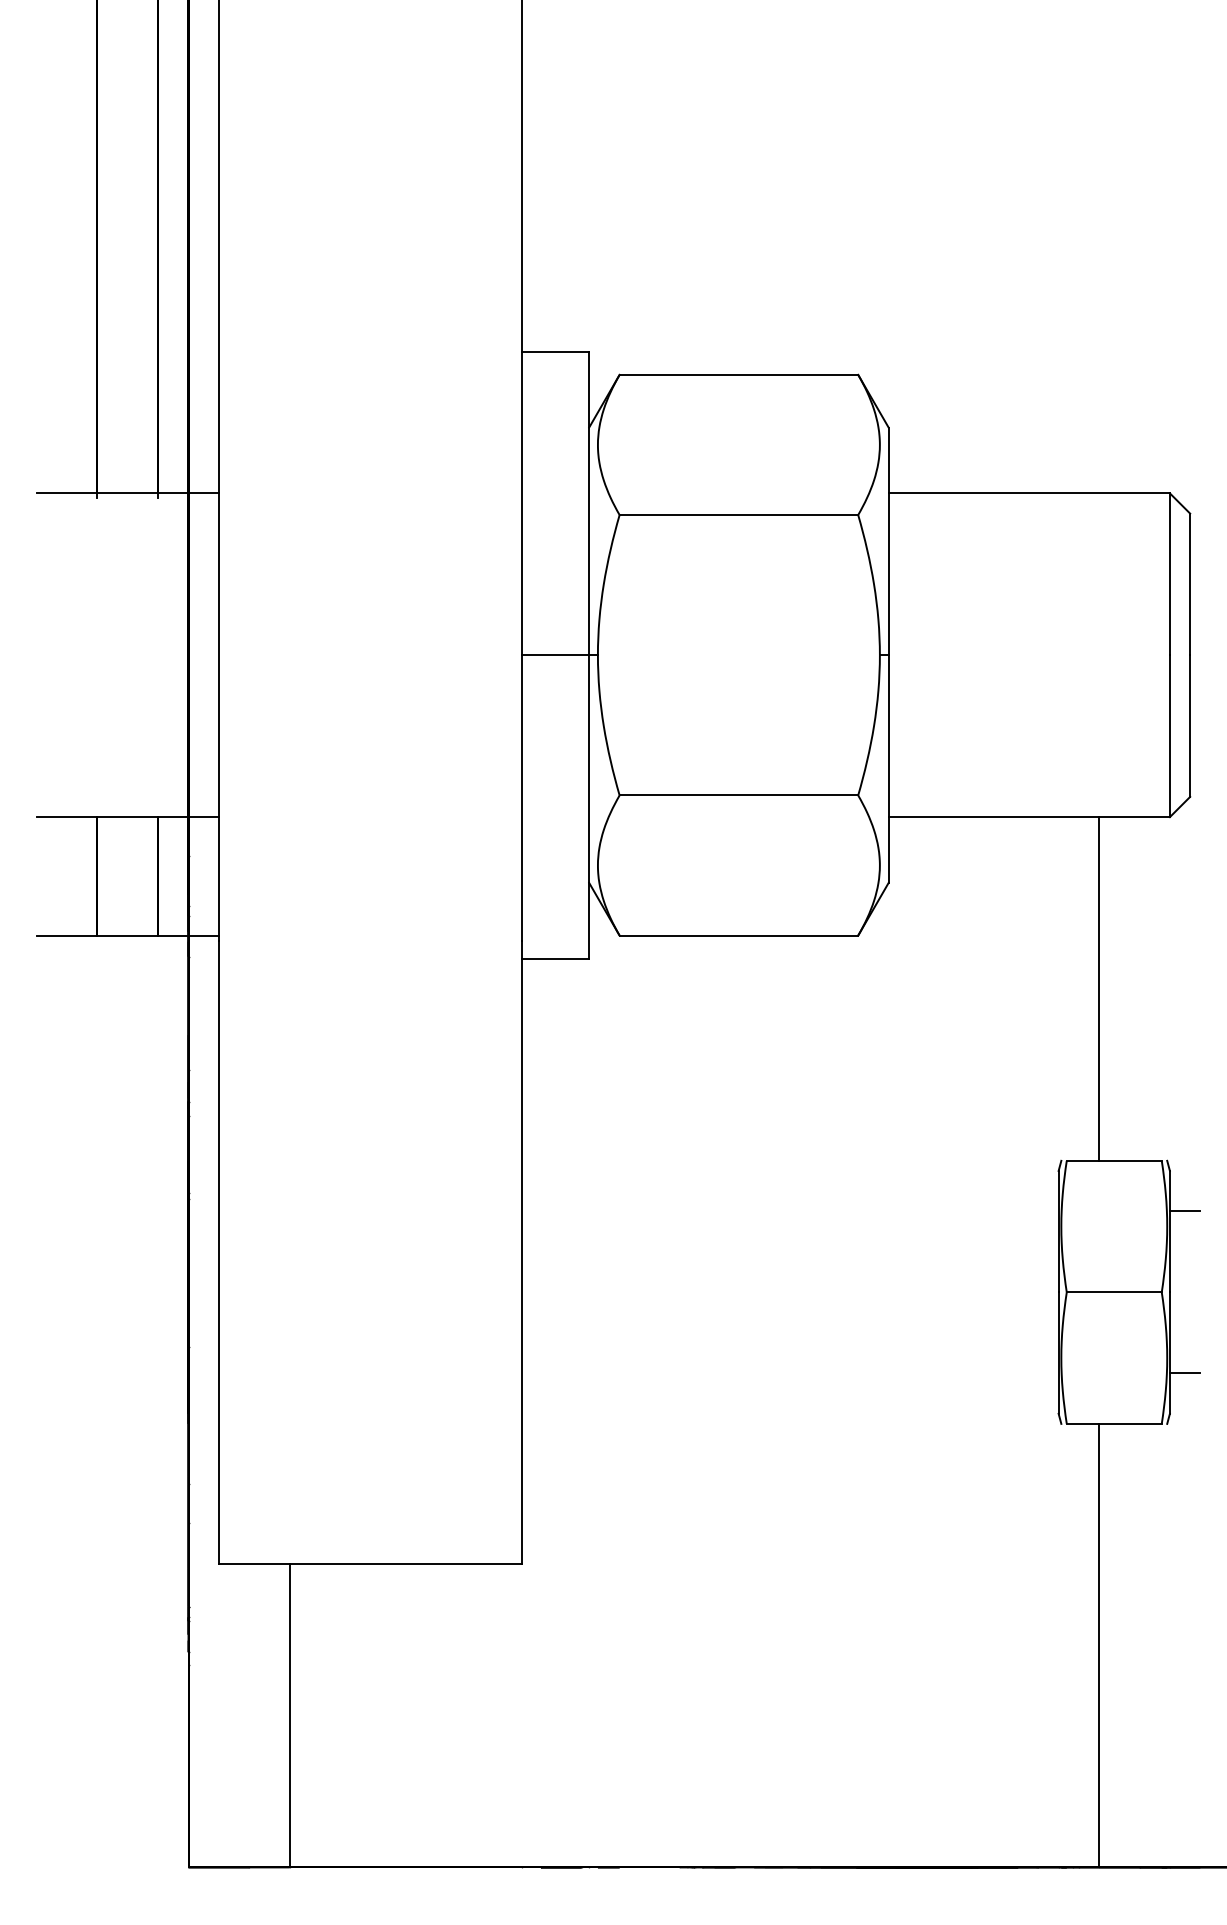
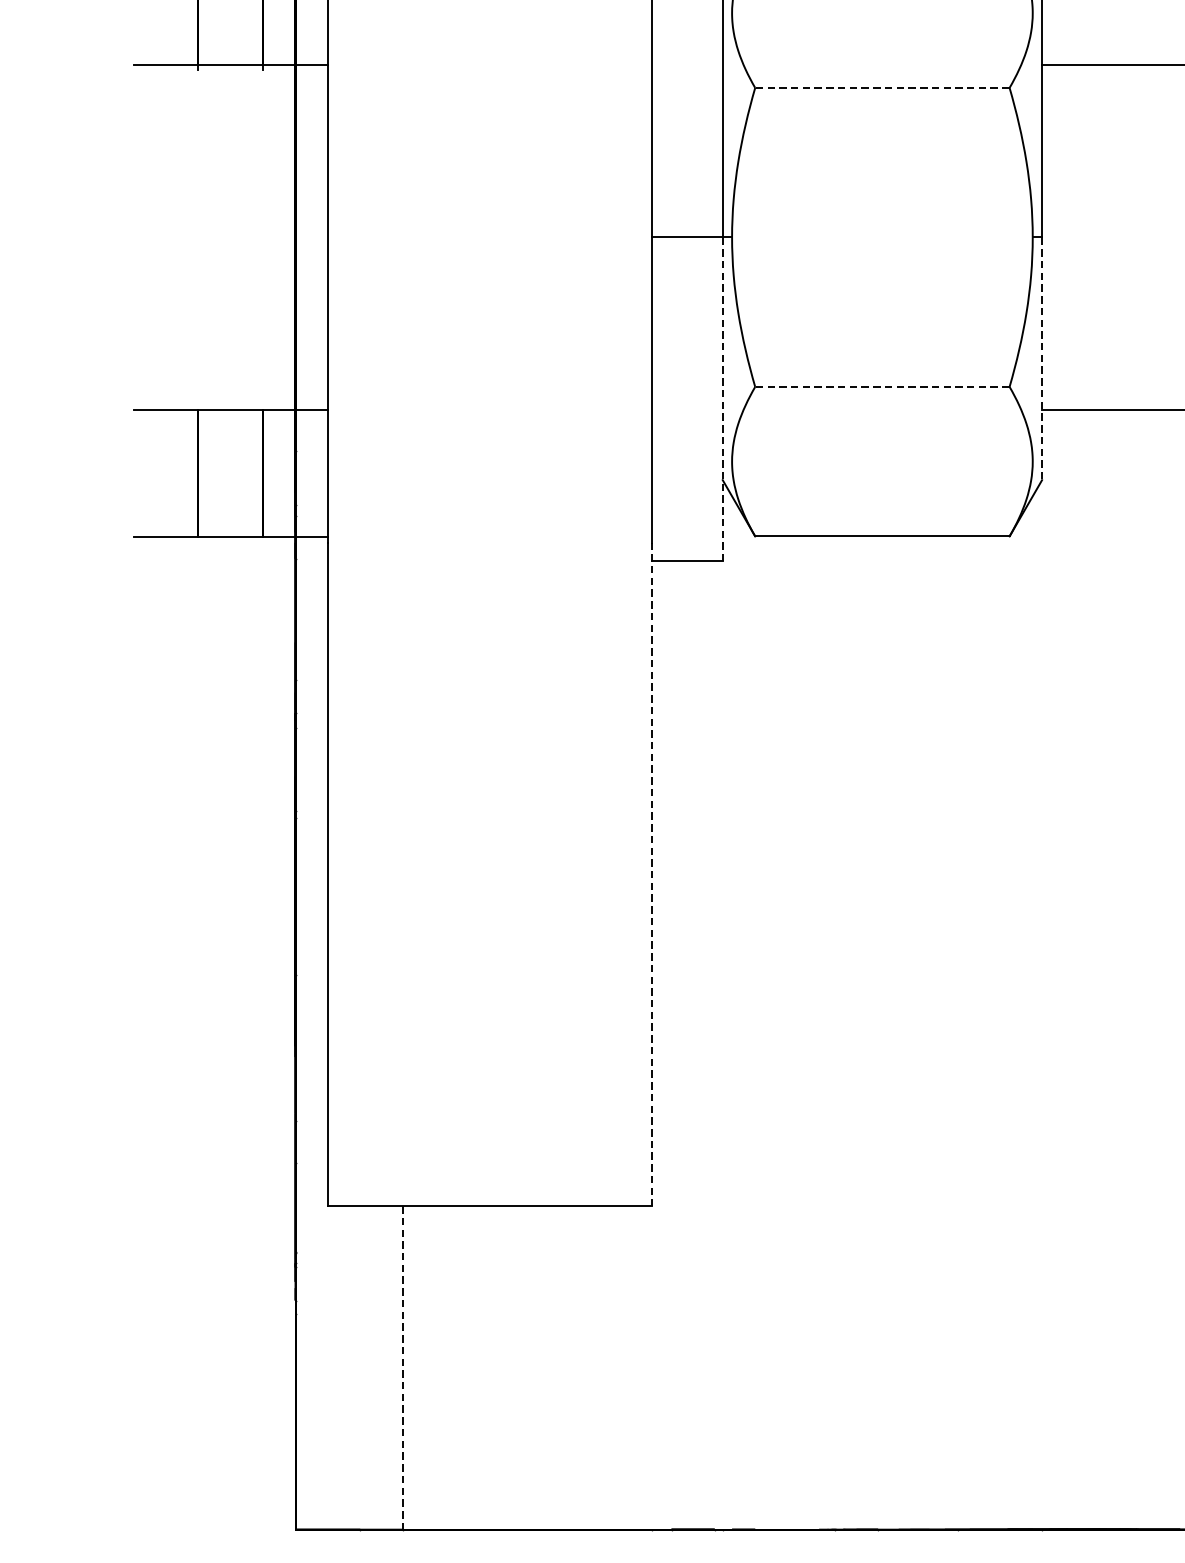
line: (738, 515) -> (881, 88), solid -> dashed
line: (888, 769) -> (1041, 359), solid -> dashed
line: (738, 795) -> (881, 386), solid -> dashed
line: (589, 807) -> (723, 399), solid -> dashed
line: (522, 1253) -> (651, 875), solid -> dashed
line: (289, 1715) -> (403, 1367), solid -> dashed

